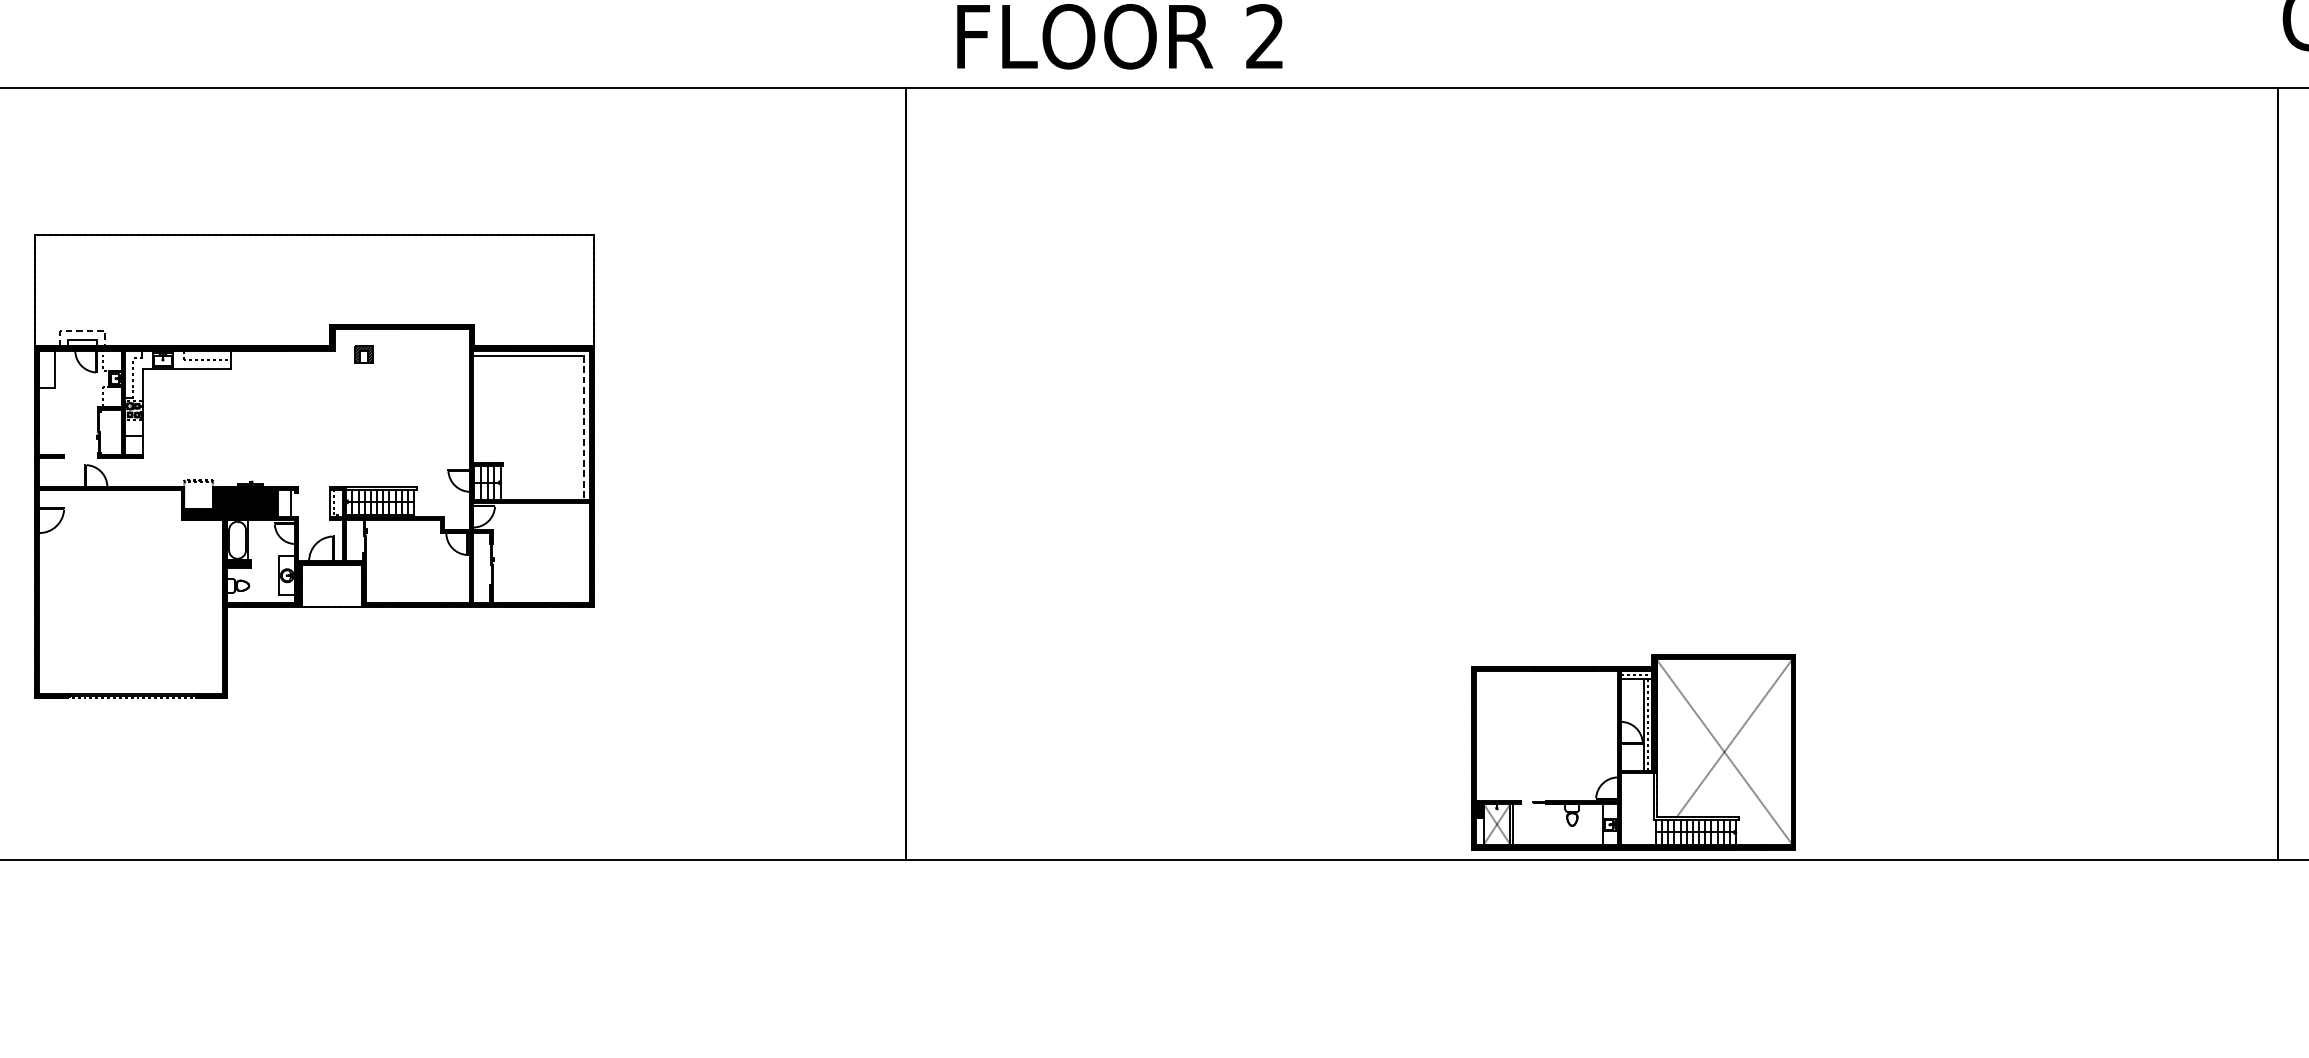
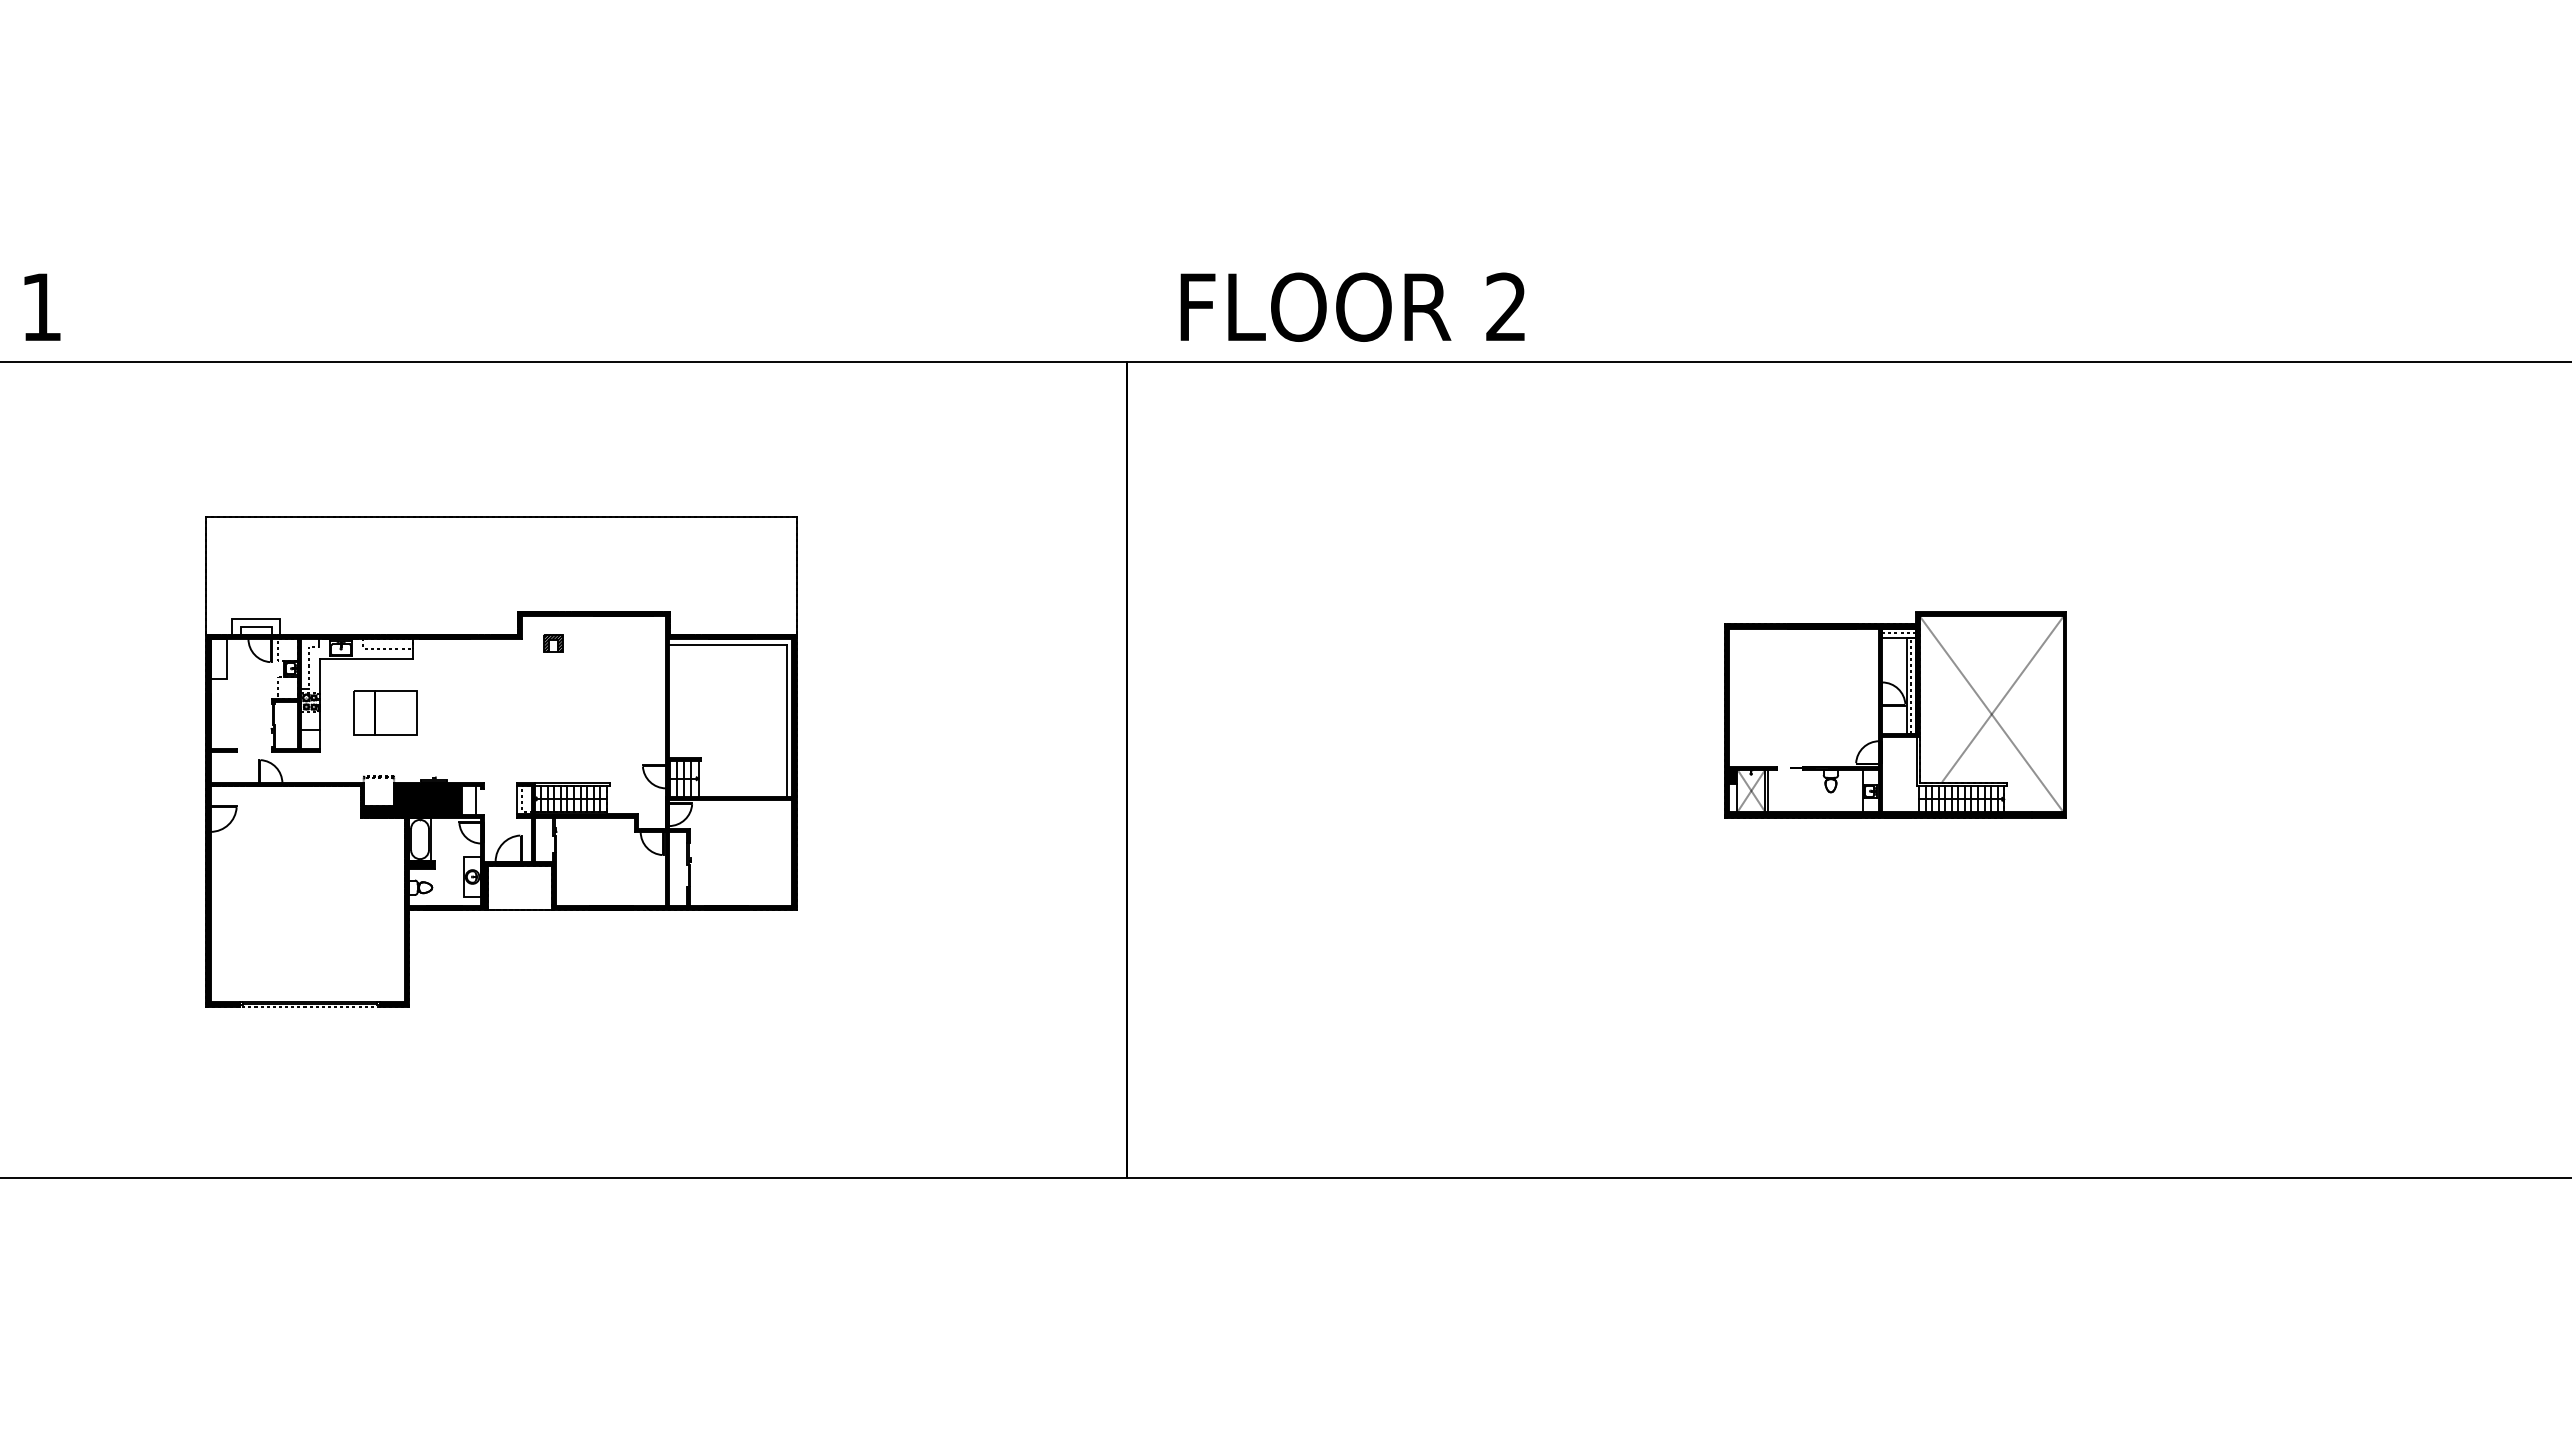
line: (82, 331) -> (256, 618), dashed -> solid
part: (204, 420) -> (385, 712), added
line: (584, 428) -> (786, 721), dashed -> solid
part: (1633, 752) -> (1895, 714), moved

